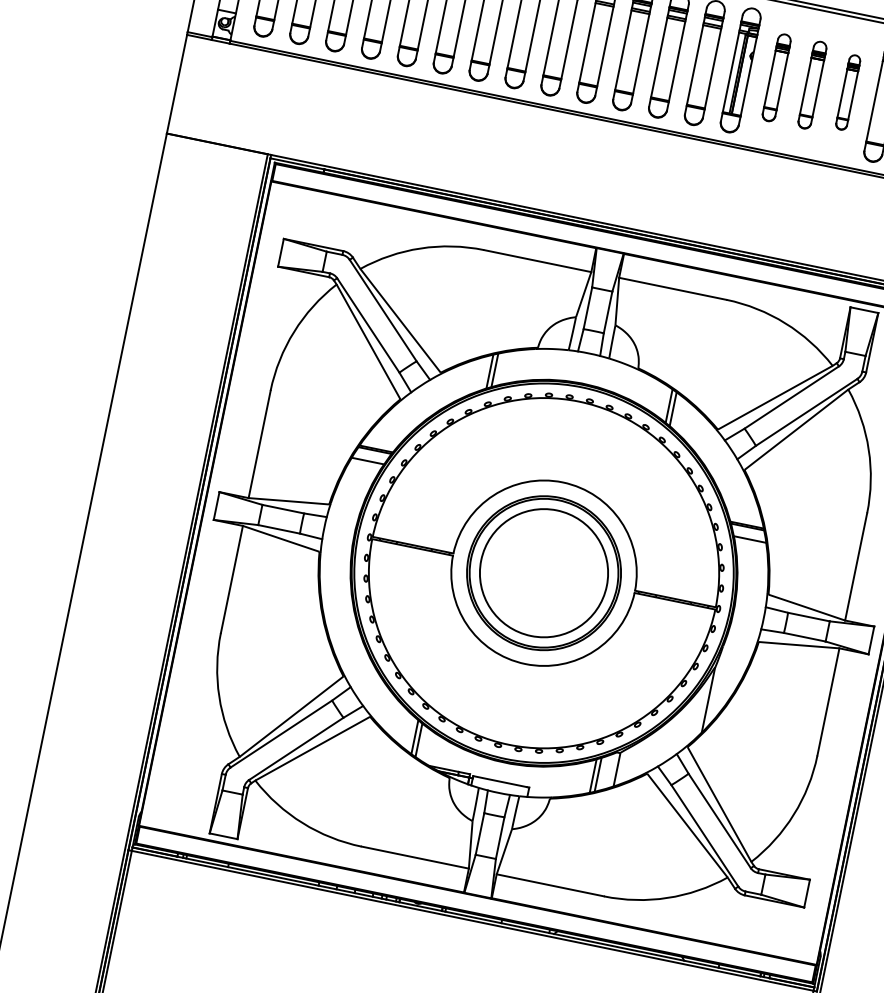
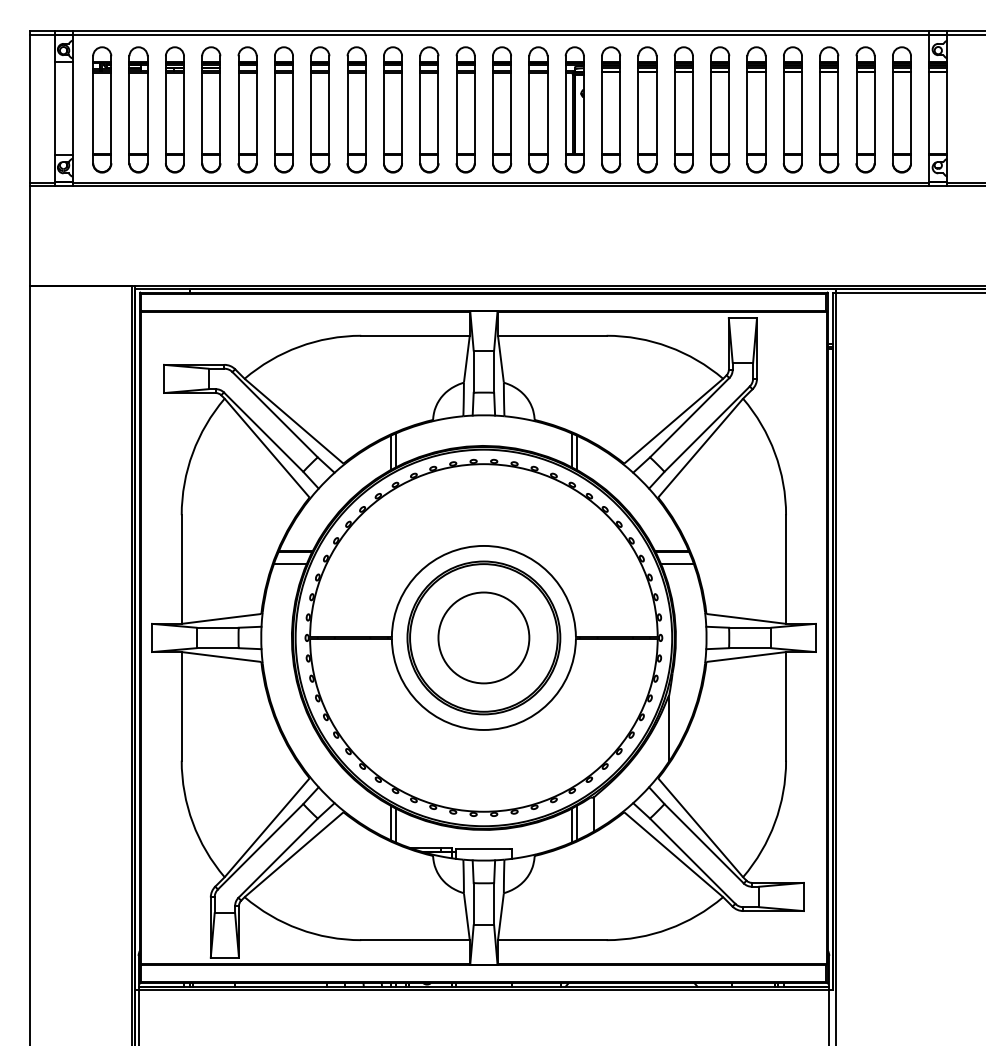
part: (777, 77) -> (611, 109), size x1.43
part: (812, 84) -> (647, 109), size x1.43
part: (848, 92) -> (683, 109), size x1.67
circle: (543, 572) -> (483, 637), size x0.71

